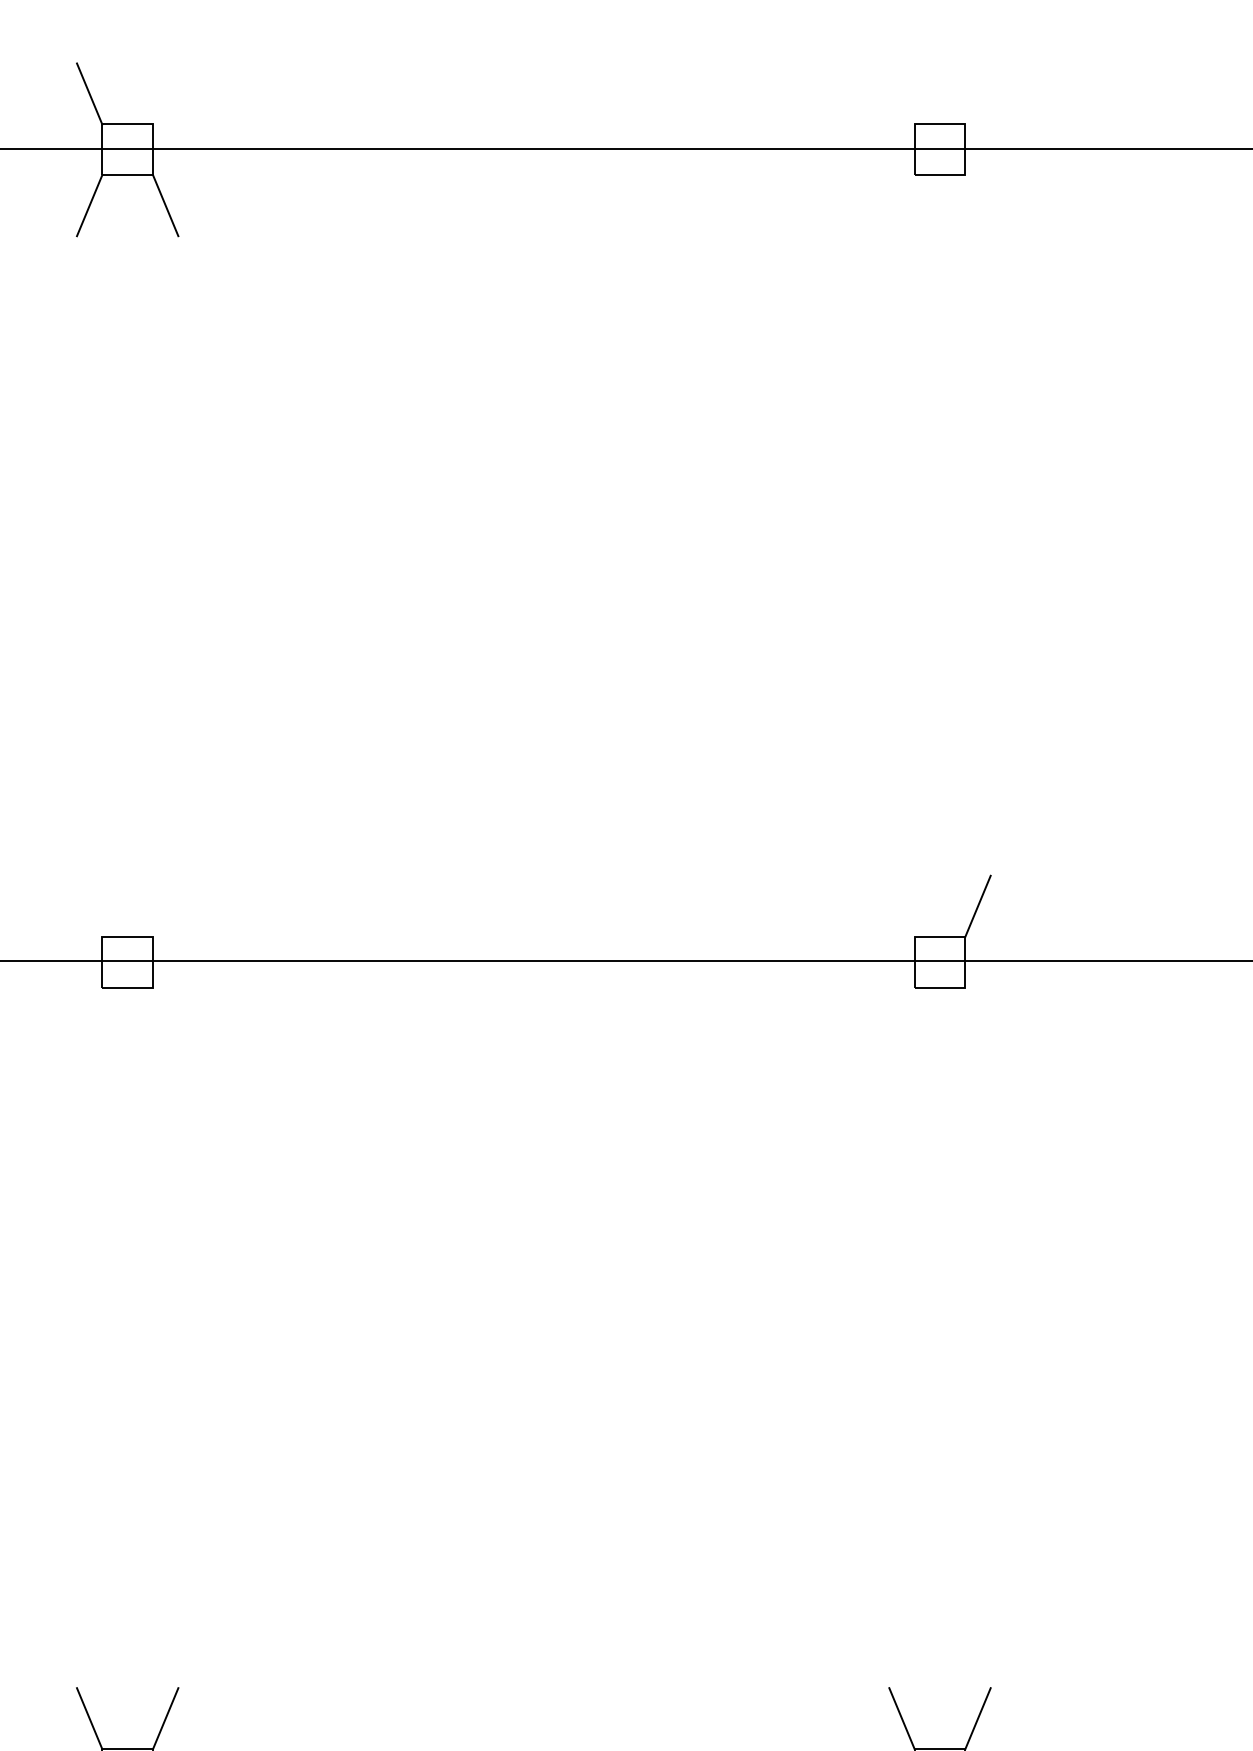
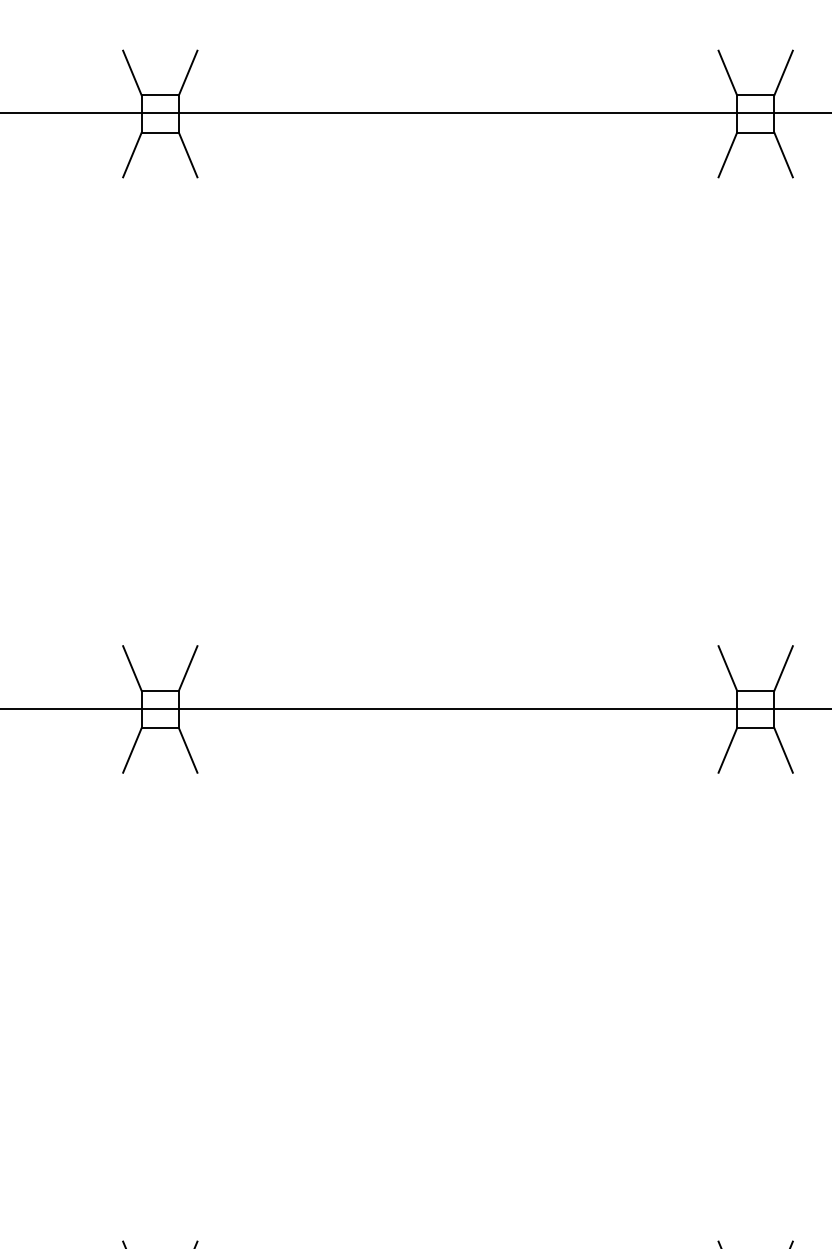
line: (165, 93) -> (188, 72), added
line: (901, 93) -> (727, 72), added
line: (977, 93) -> (783, 72), added
line: (901, 205) -> (727, 154), added
line: (977, 205) -> (783, 154), added
line: (89, 905) -> (132, 667), added
line: (165, 905) -> (188, 667), added
line: (901, 905) -> (727, 667), added
line: (89, 1017) -> (132, 750), added
line: (165, 1017) -> (188, 750), added
line: (901, 1017) -> (727, 750), added
line: (977, 1017) -> (783, 750), added

